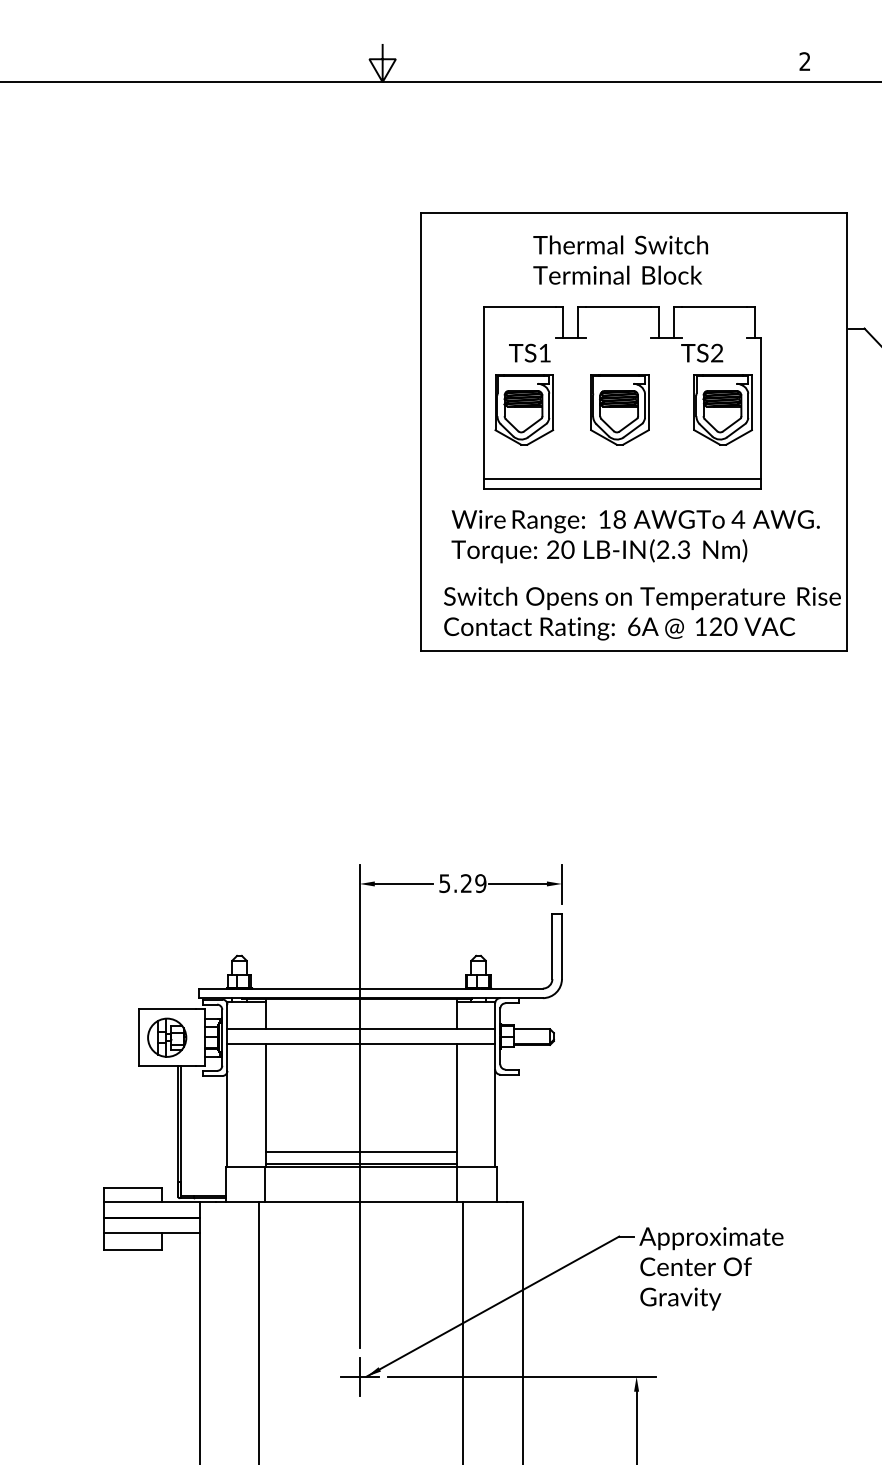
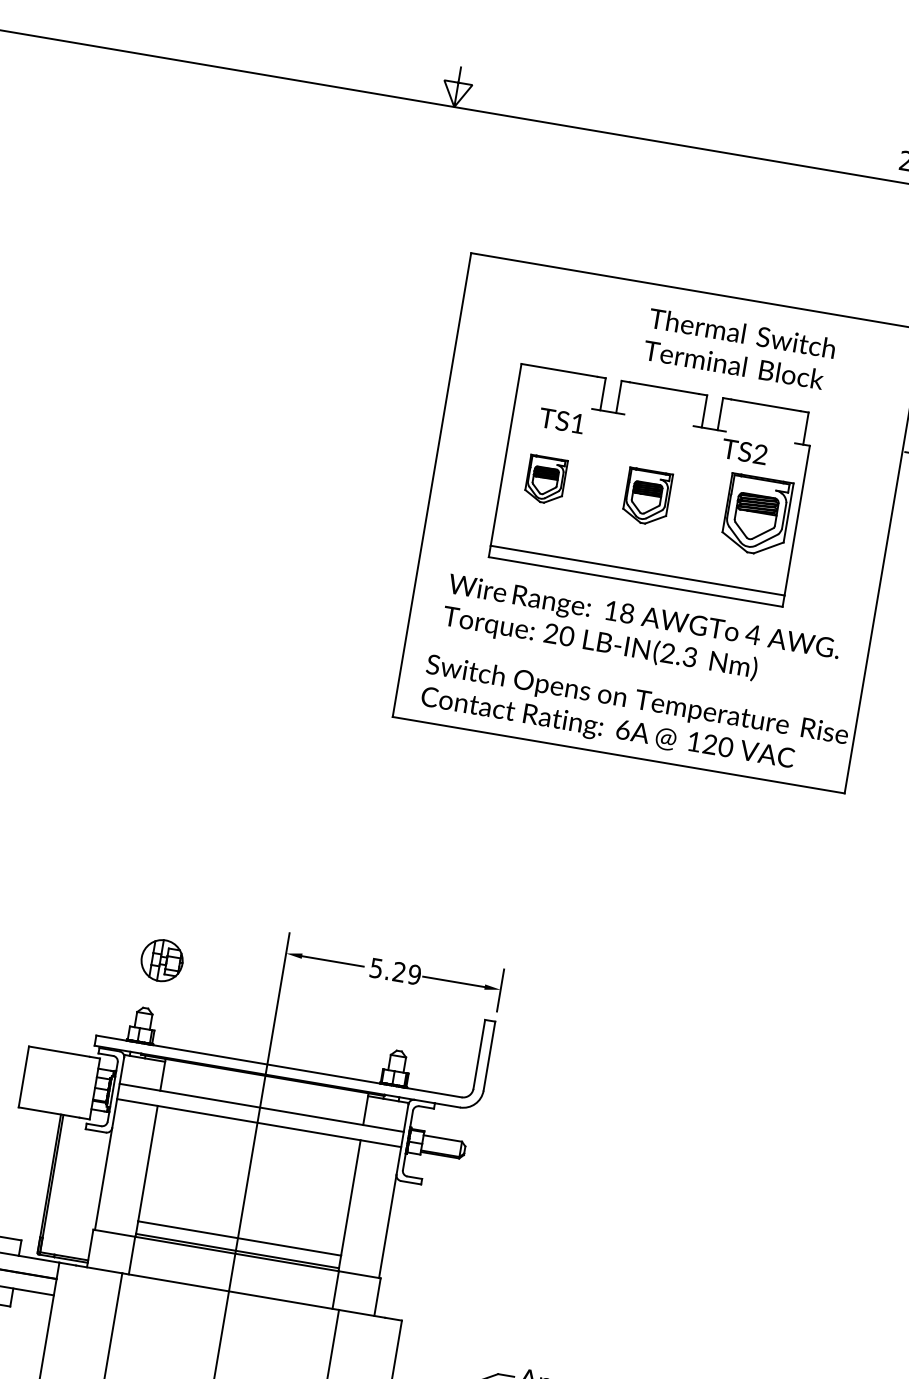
text: (620, 259) -> (739, 348), moved
part: (524, 409) -> (546, 479), size x0.6
part: (619, 409) -> (646, 496), size x0.7
part: (167, 1037) -> (162, 960), moved

